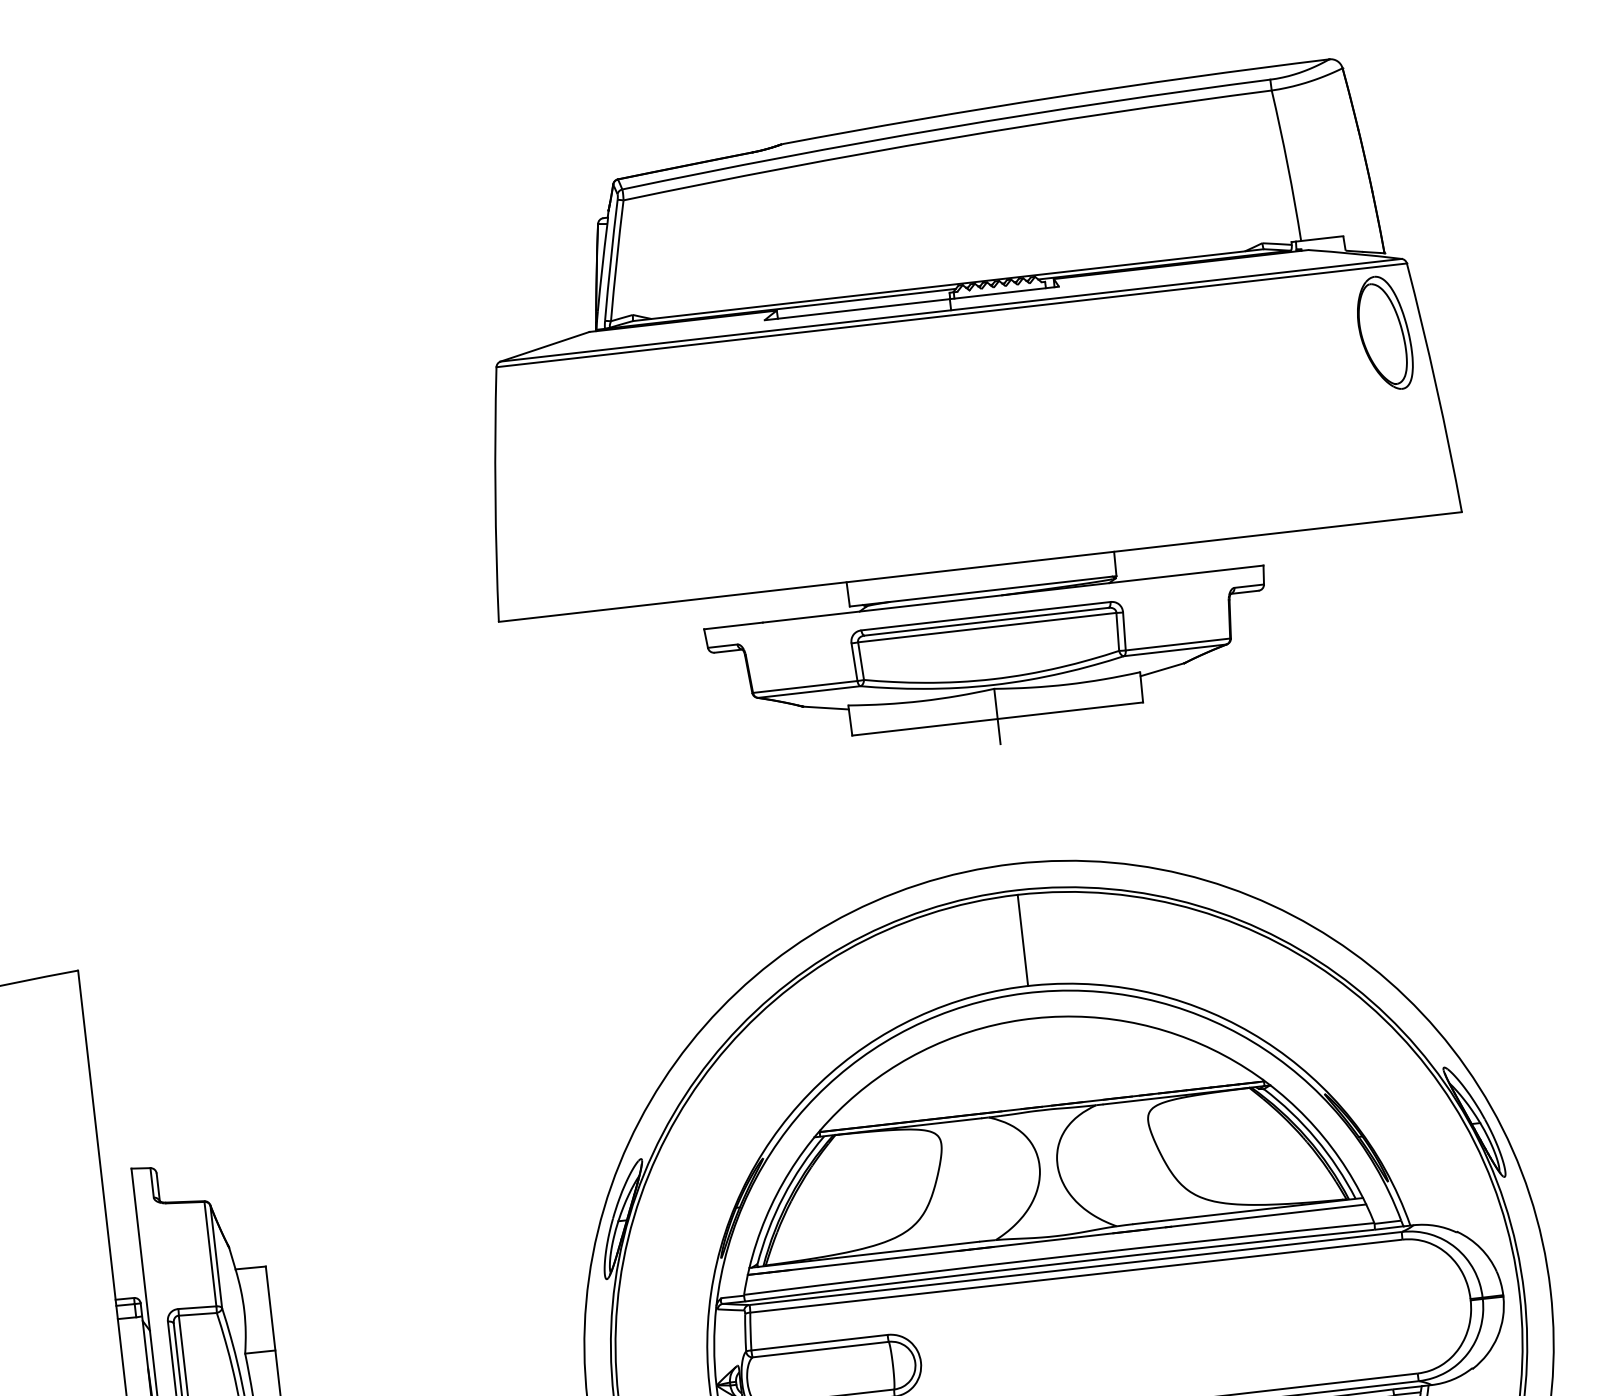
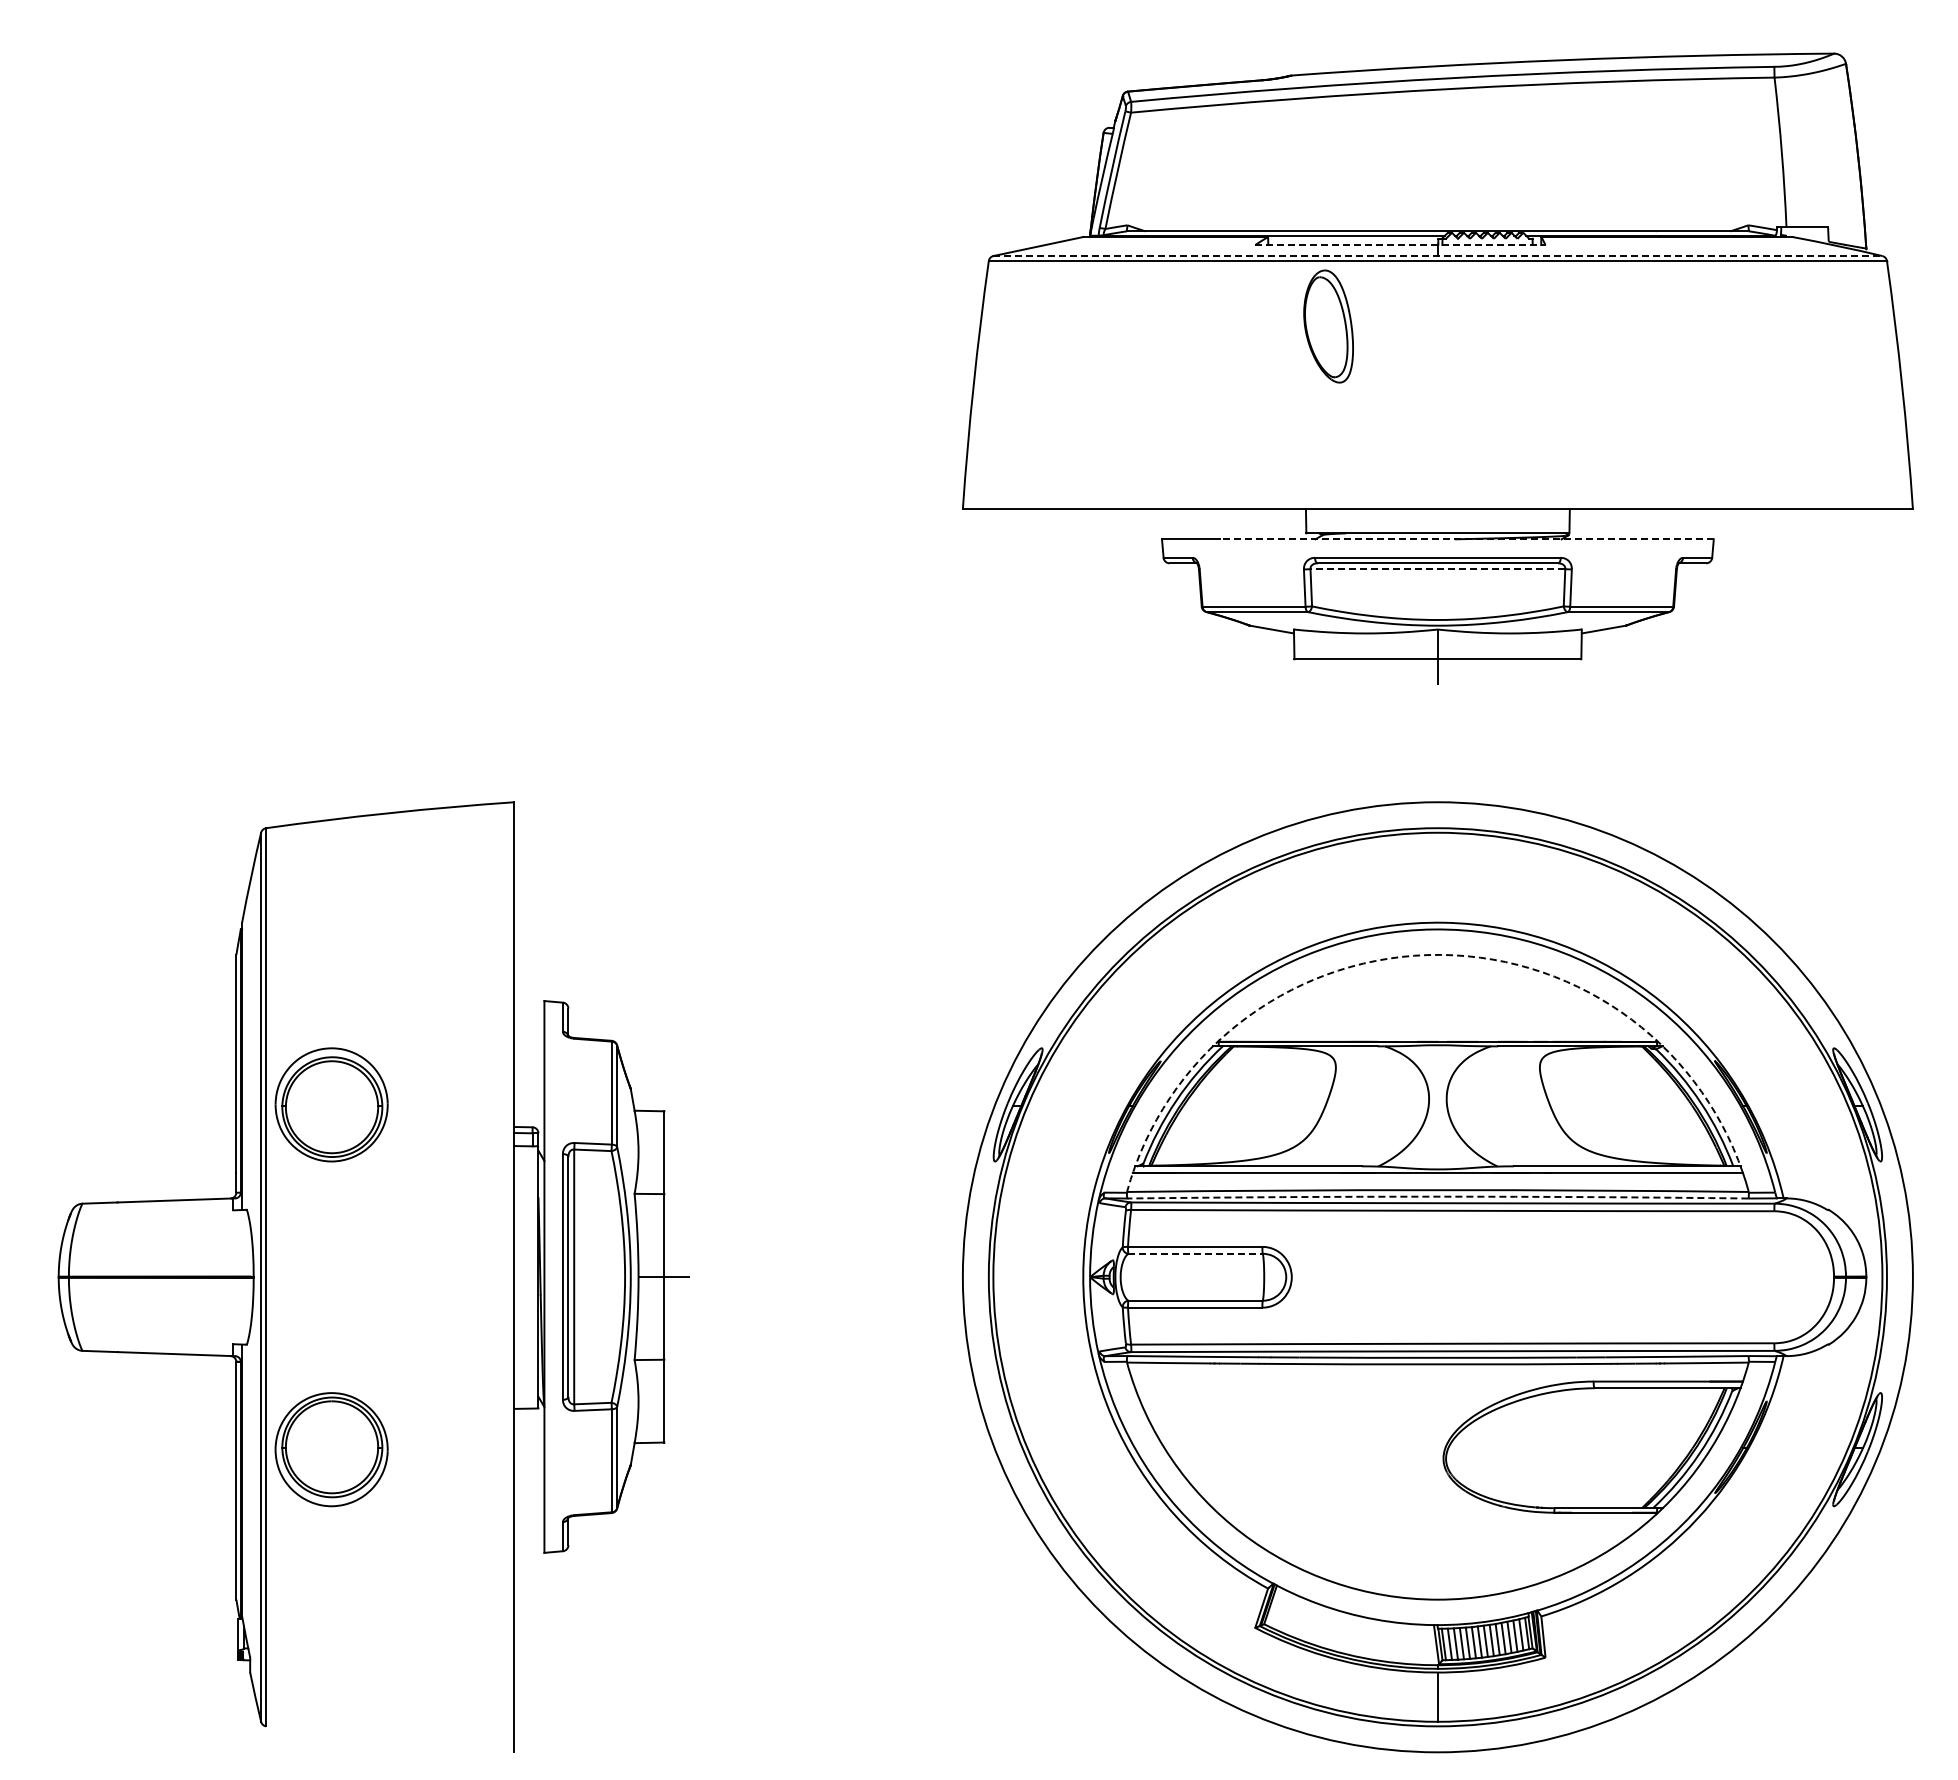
line: (911, 303) -> (1400, 245), solid -> dashed
line: (950, 310) -> (1437, 256), solid -> dashed
part: (1384, 333) -> (1328, 326), moved
line: (1012, 594) -> (1466, 539), solid -> dashed
line: (986, 628) -> (1437, 569), solid -> dashed
line: (1022, 940) -> (1437, 877), removed
arc: (1021, 1020) -> (1427, 955), solid -> dashed
arc: (1059, 1263) -> (1437, 1196), solid -> dashed
line: (821, 1349) -> (1196, 1253), solid -> dashed

